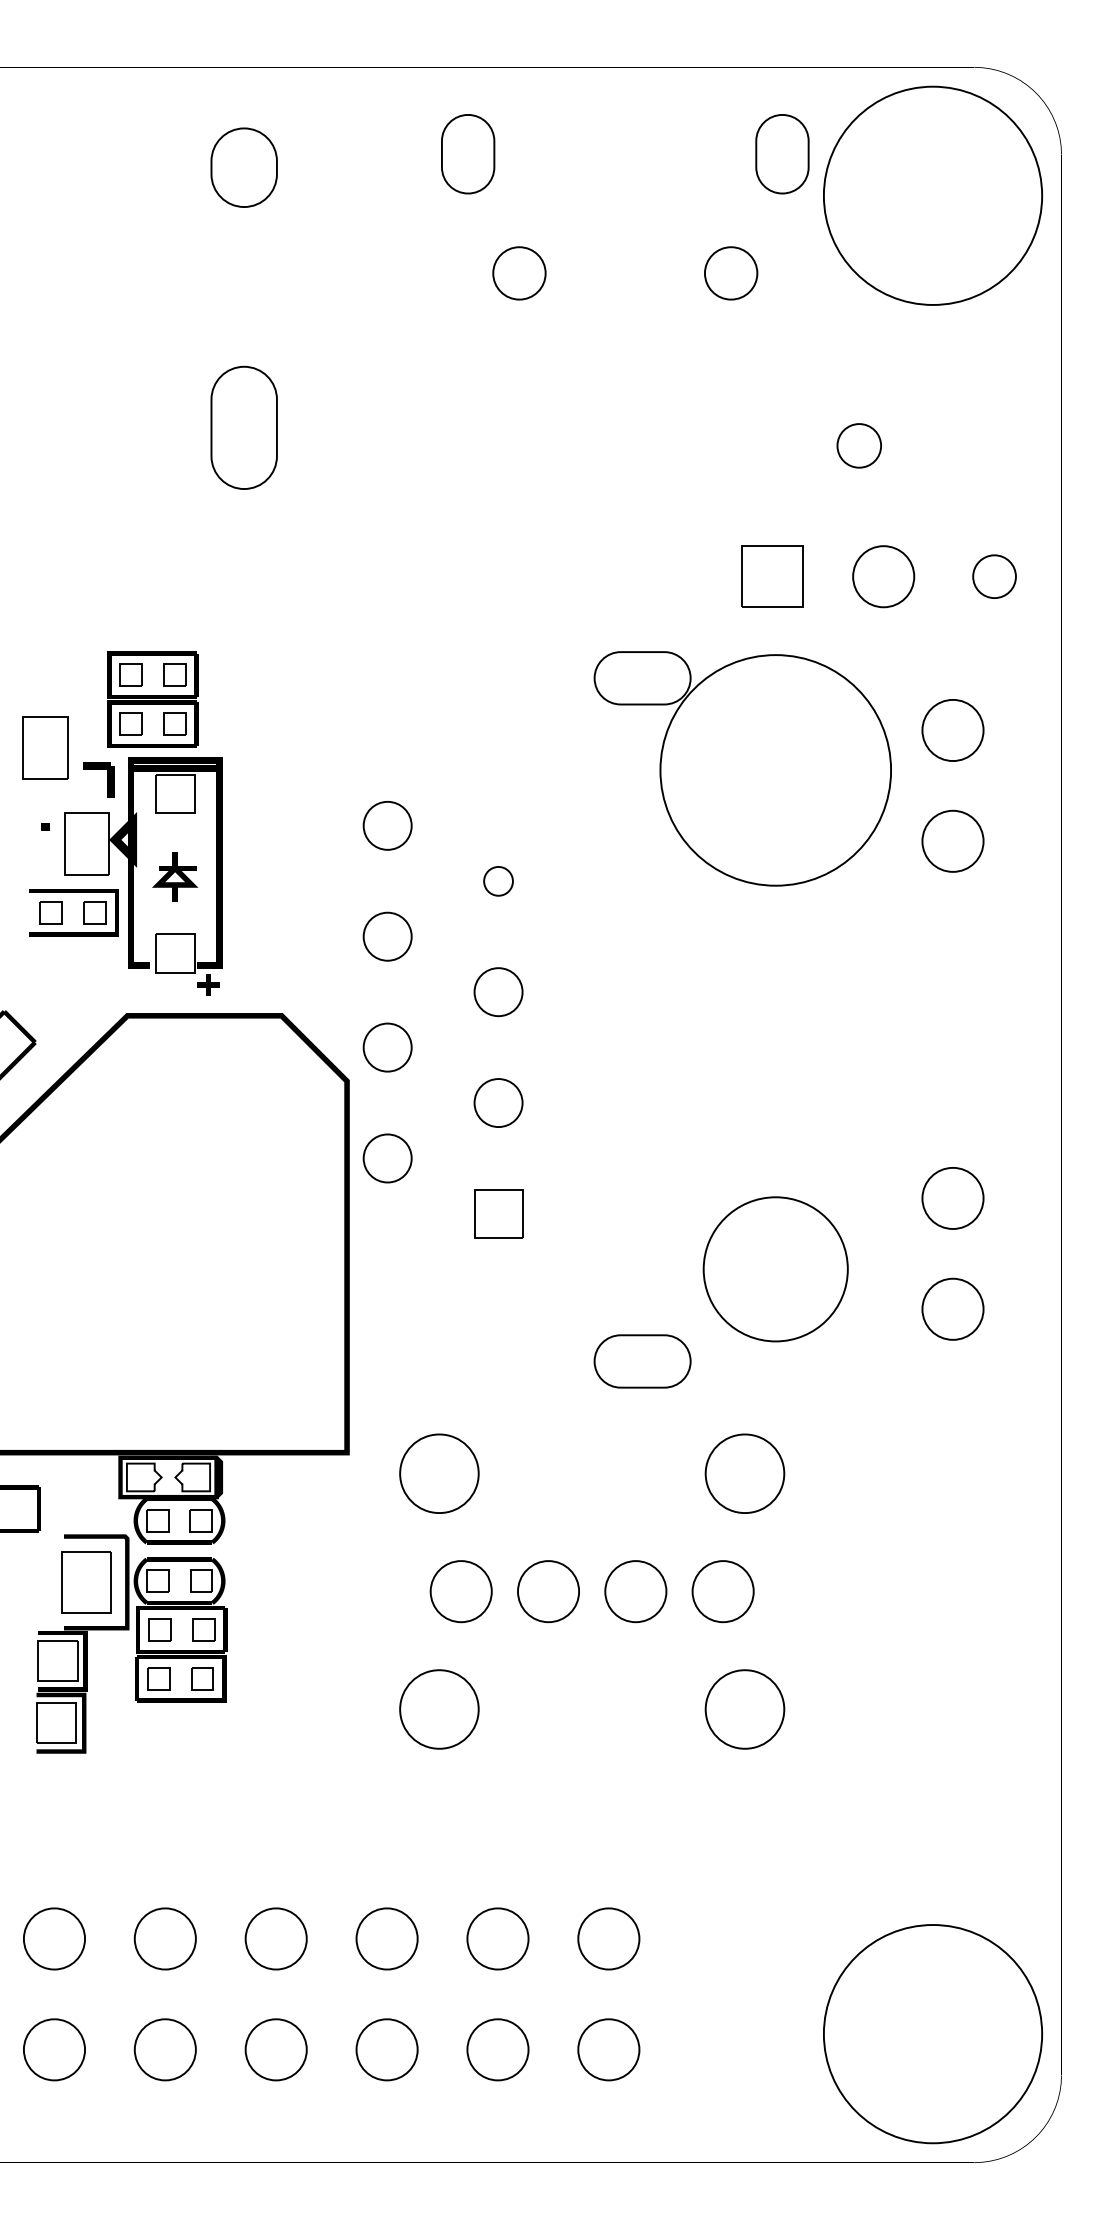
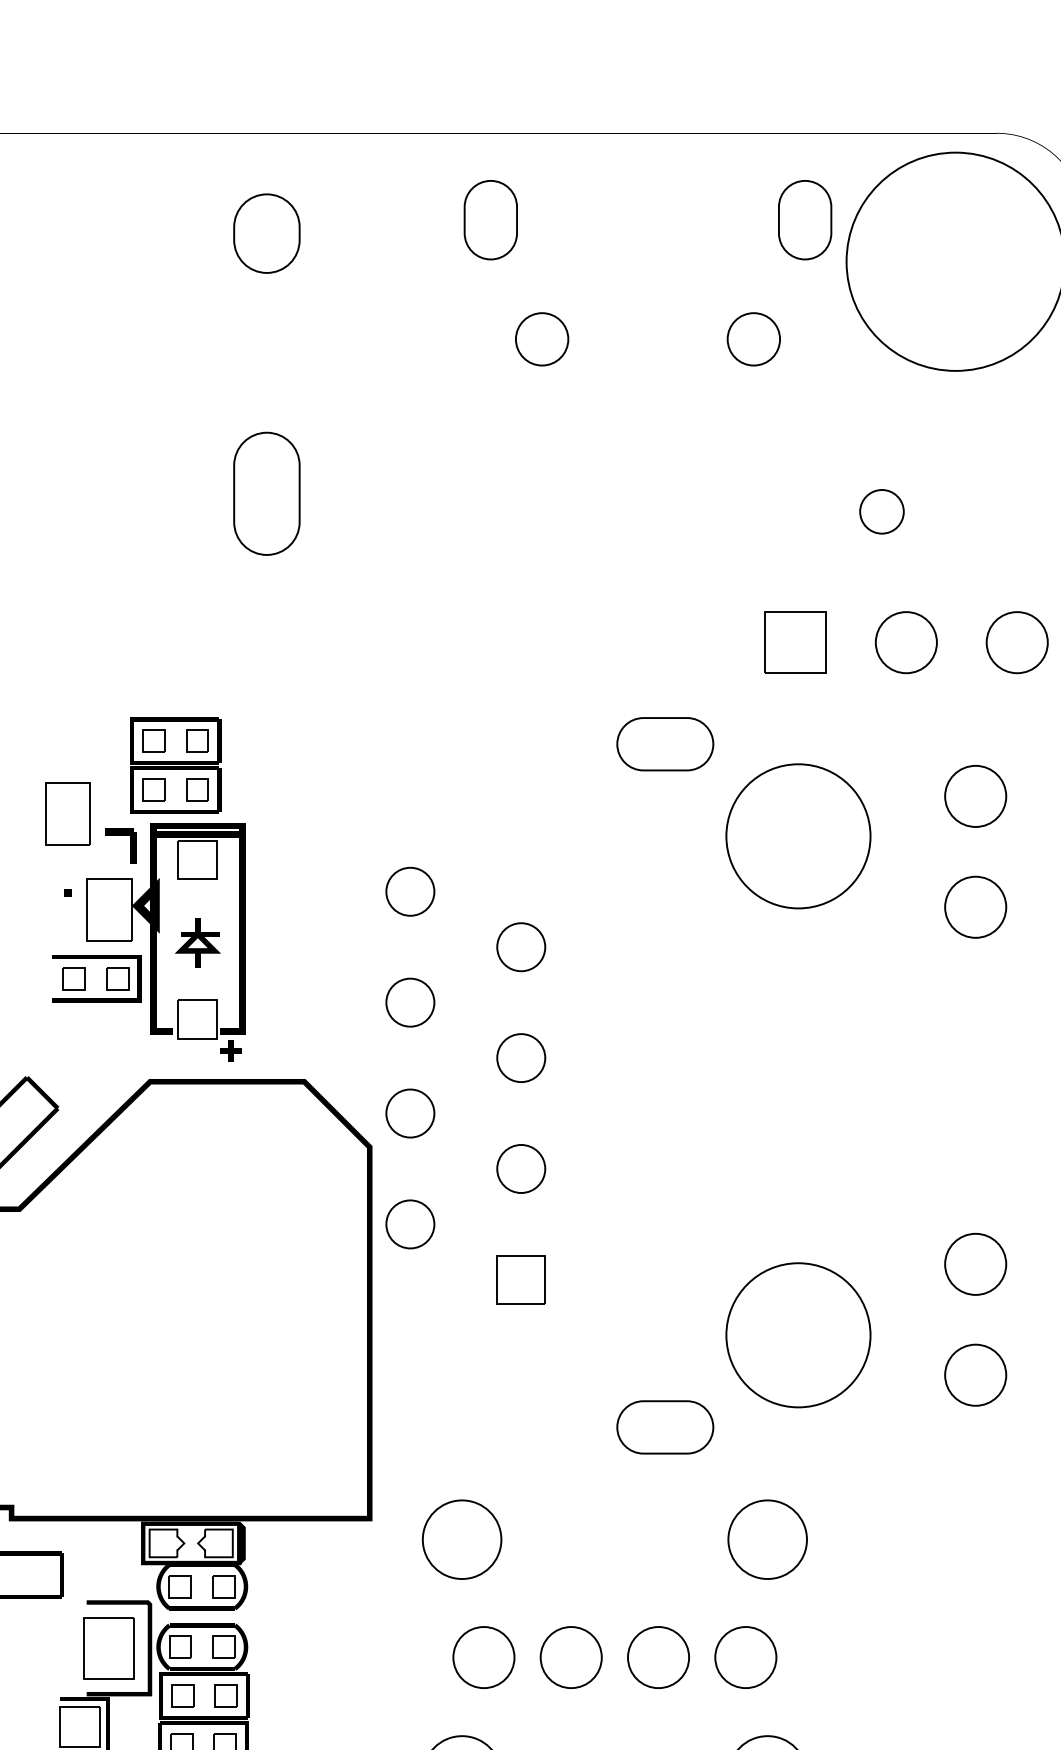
circle: (994, 576) -> (1017, 642), size x1.43
circle: (775, 770) -> (798, 836), size x0.62
circle: (498, 881) -> (521, 947), size x1.67

